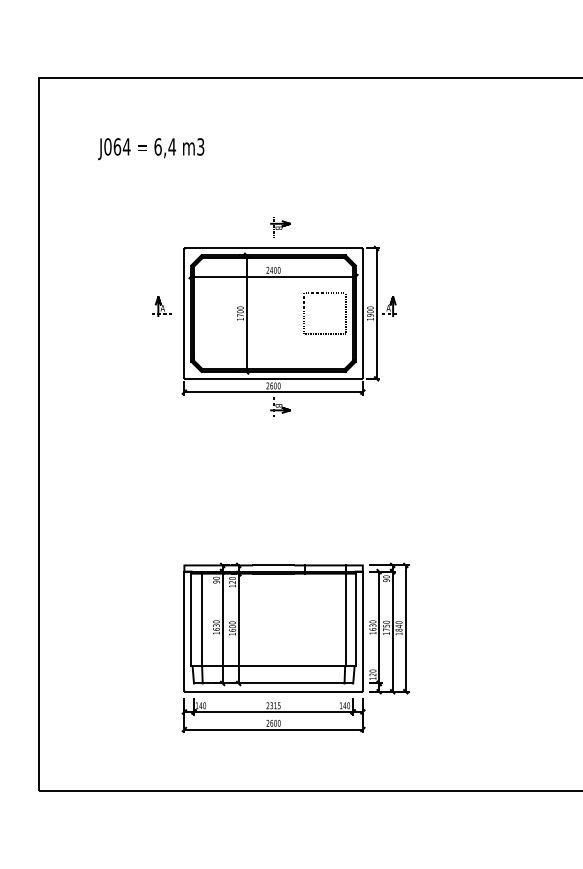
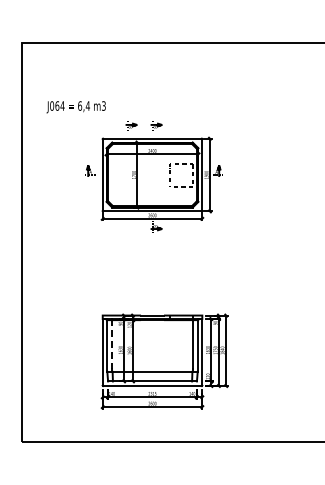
text: (149, 149) -> (75, 107), moved
part: (235, 224) -> (131, 125), added
line: (201, 615) -> (112, 343), solid -> dashed

